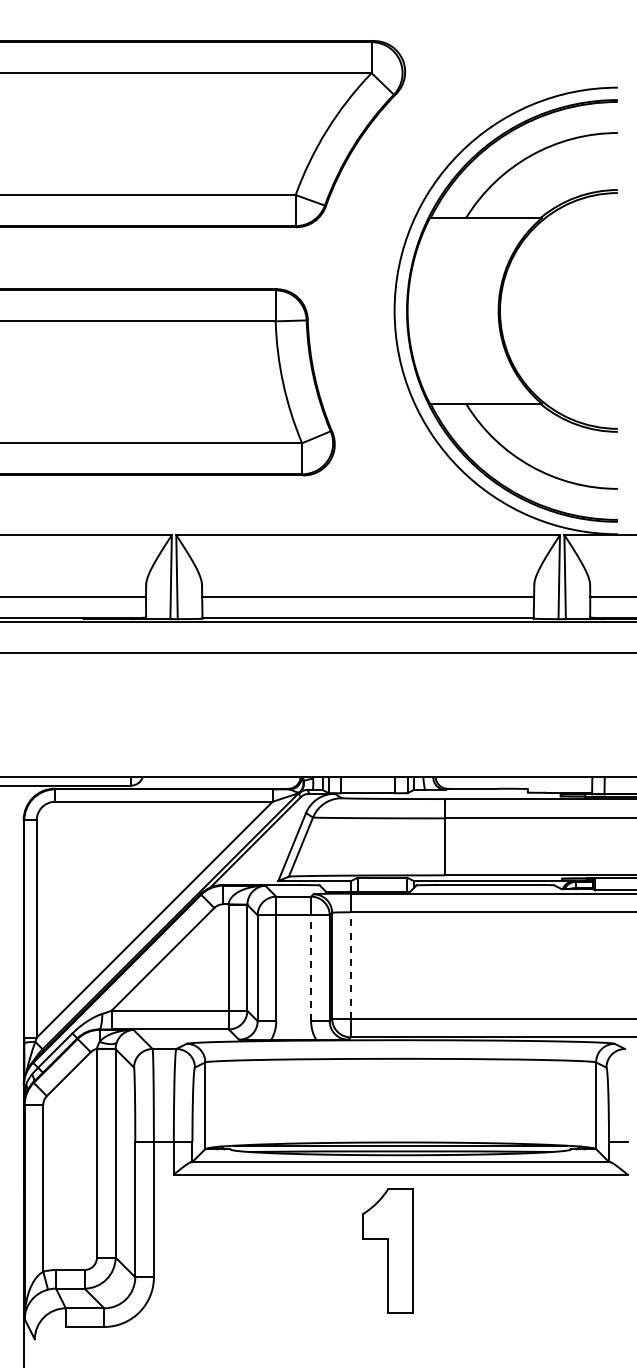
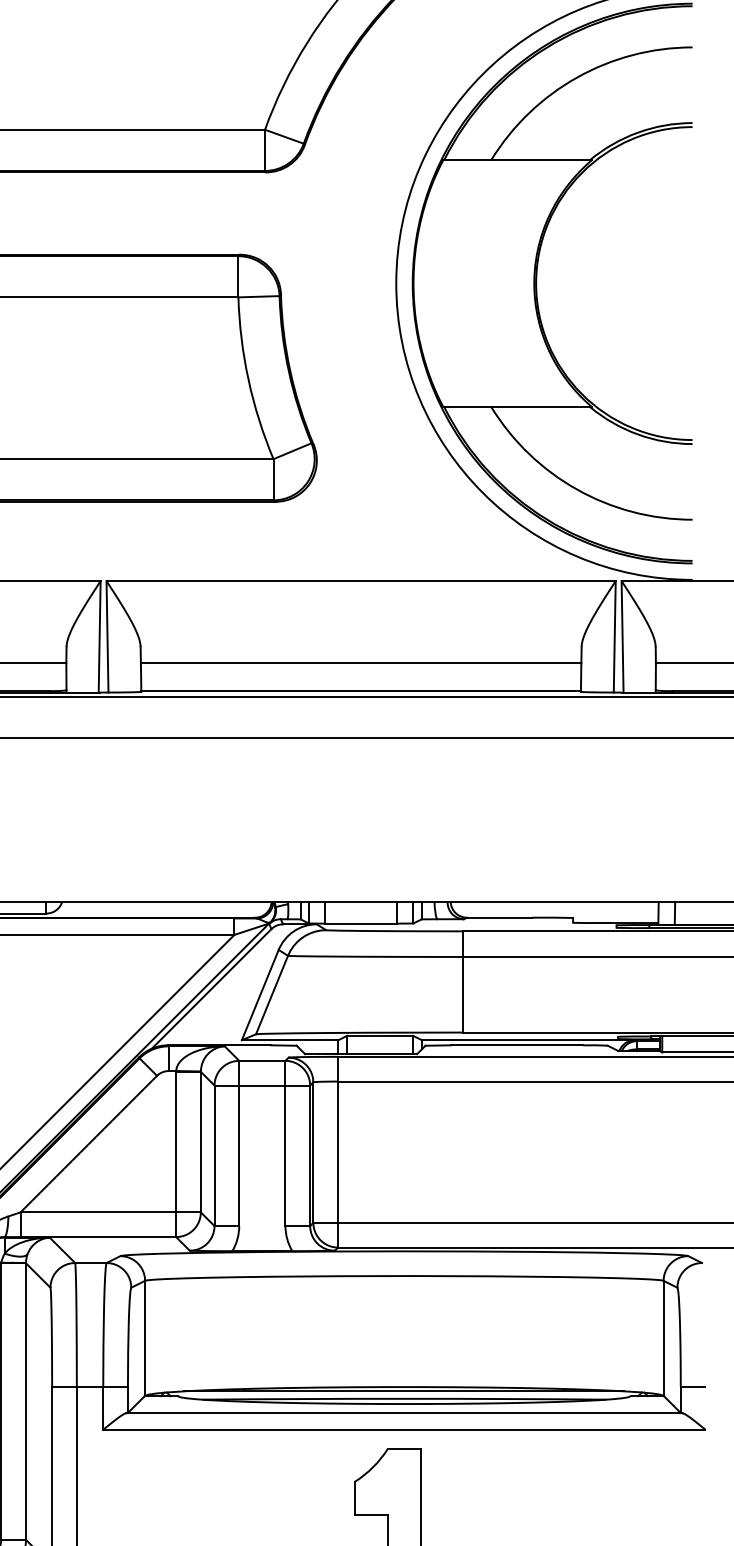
line: (350, 965) -> (337, 1152), dashed -> solid
line: (311, 968) -> (285, 1156), dashed -> solid

